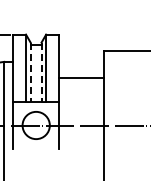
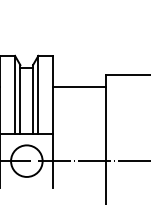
line: (30, 72) -> (20, 99), dashed -> solid
line: (41, 72) -> (32, 99), dashed -> solid
line: (81, 77) -> (79, 87), moved

